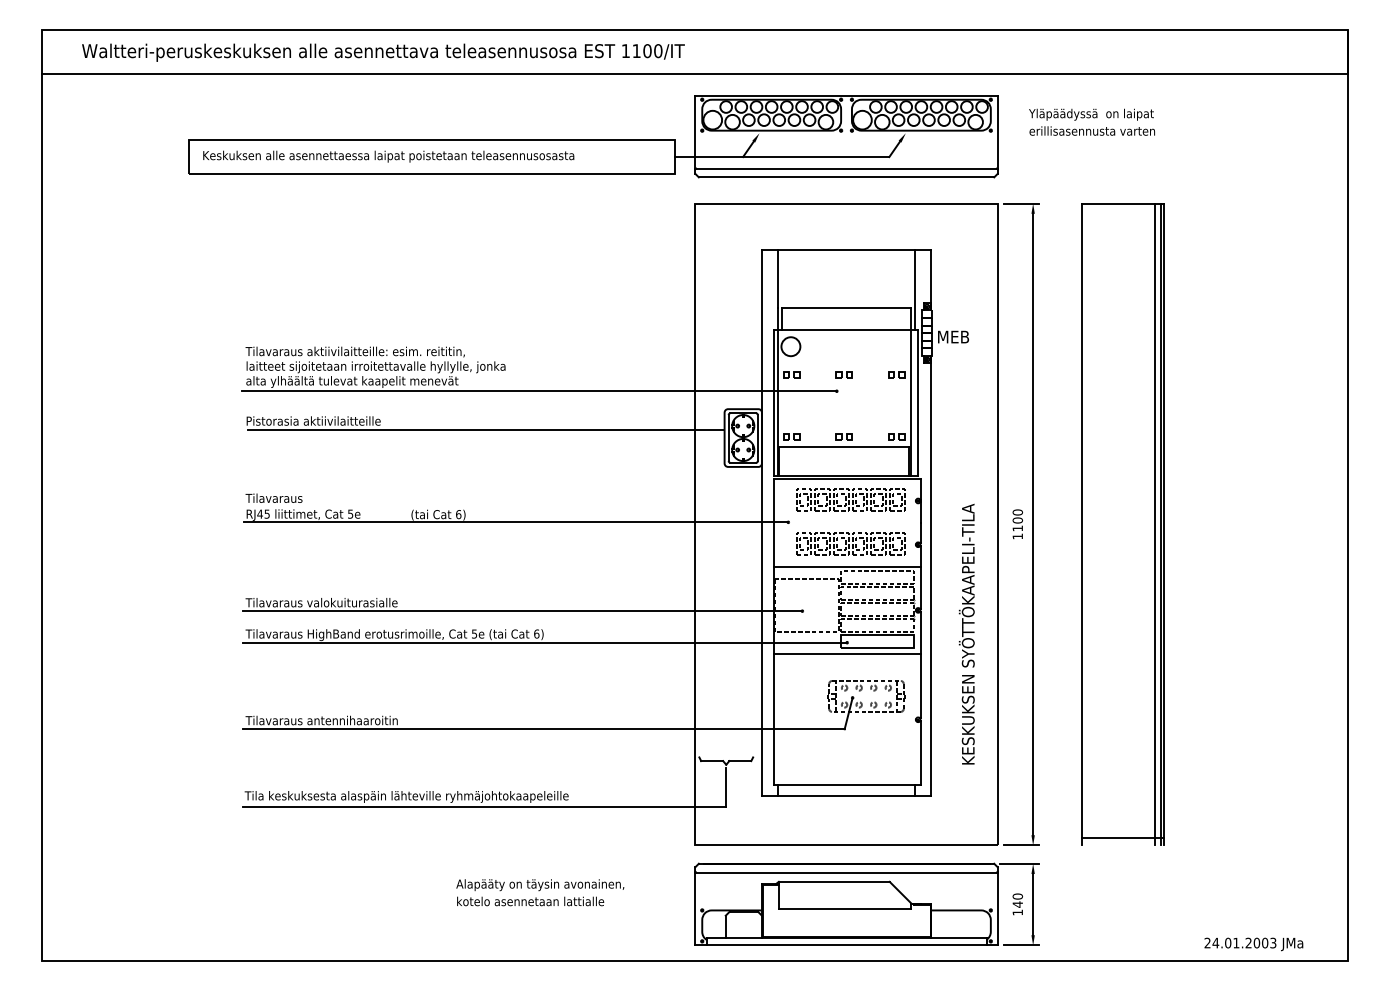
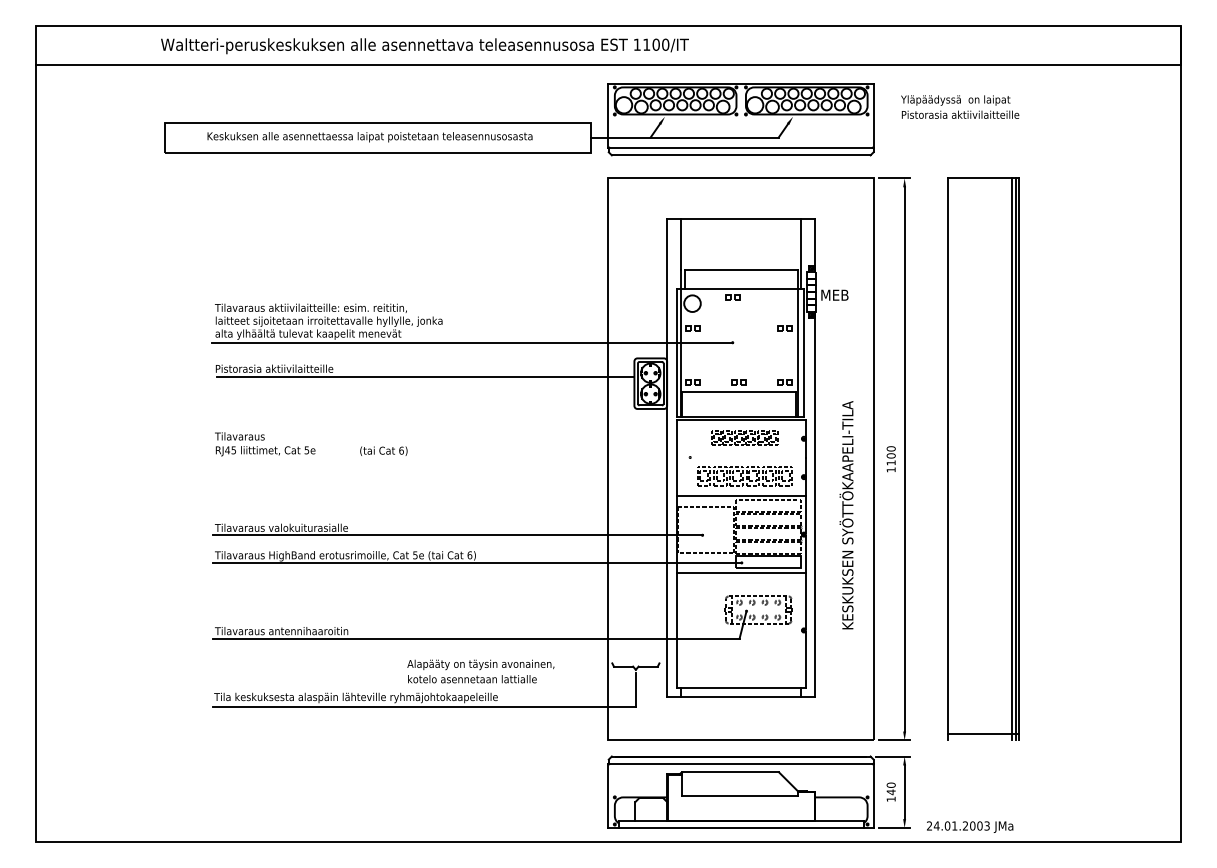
text: (383, 52) -> (425, 46), moved
text: (1096, 130) -> (960, 114), erillisasennusta varten -> Pistorasia aktiivilaitteille
text: (388, 156) -> (369, 137), moved
part: (843, 374) -> (732, 297), moved
part: (850, 499) -> (744, 437), size x0.7
line: (516, 522) -> (452, 457), removed
text: (966, 633) -> (846, 514), moved
text: (540, 892) -> (481, 671), moved
text: (1253, 944) -> (969, 827), moved

